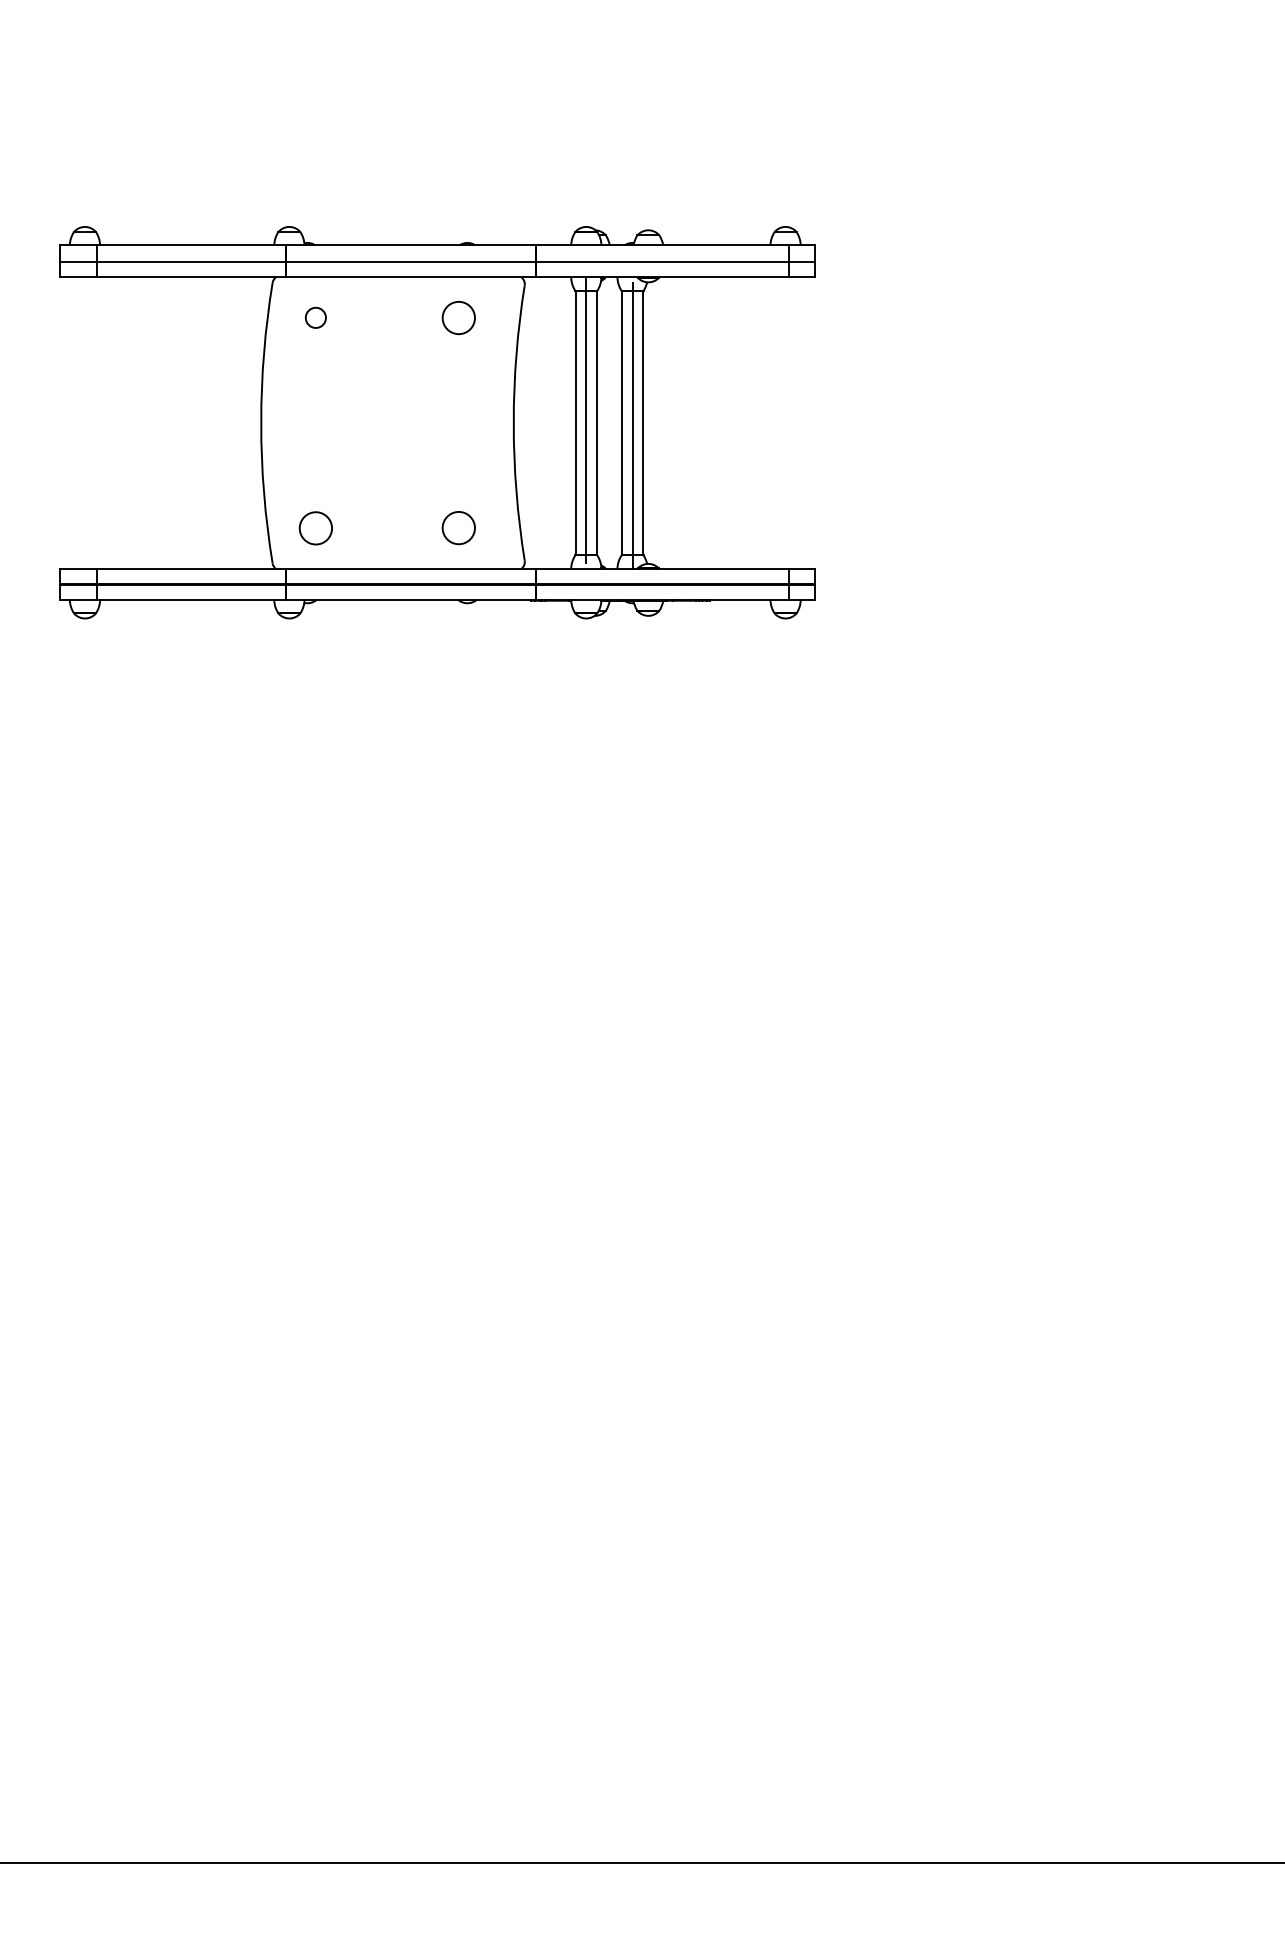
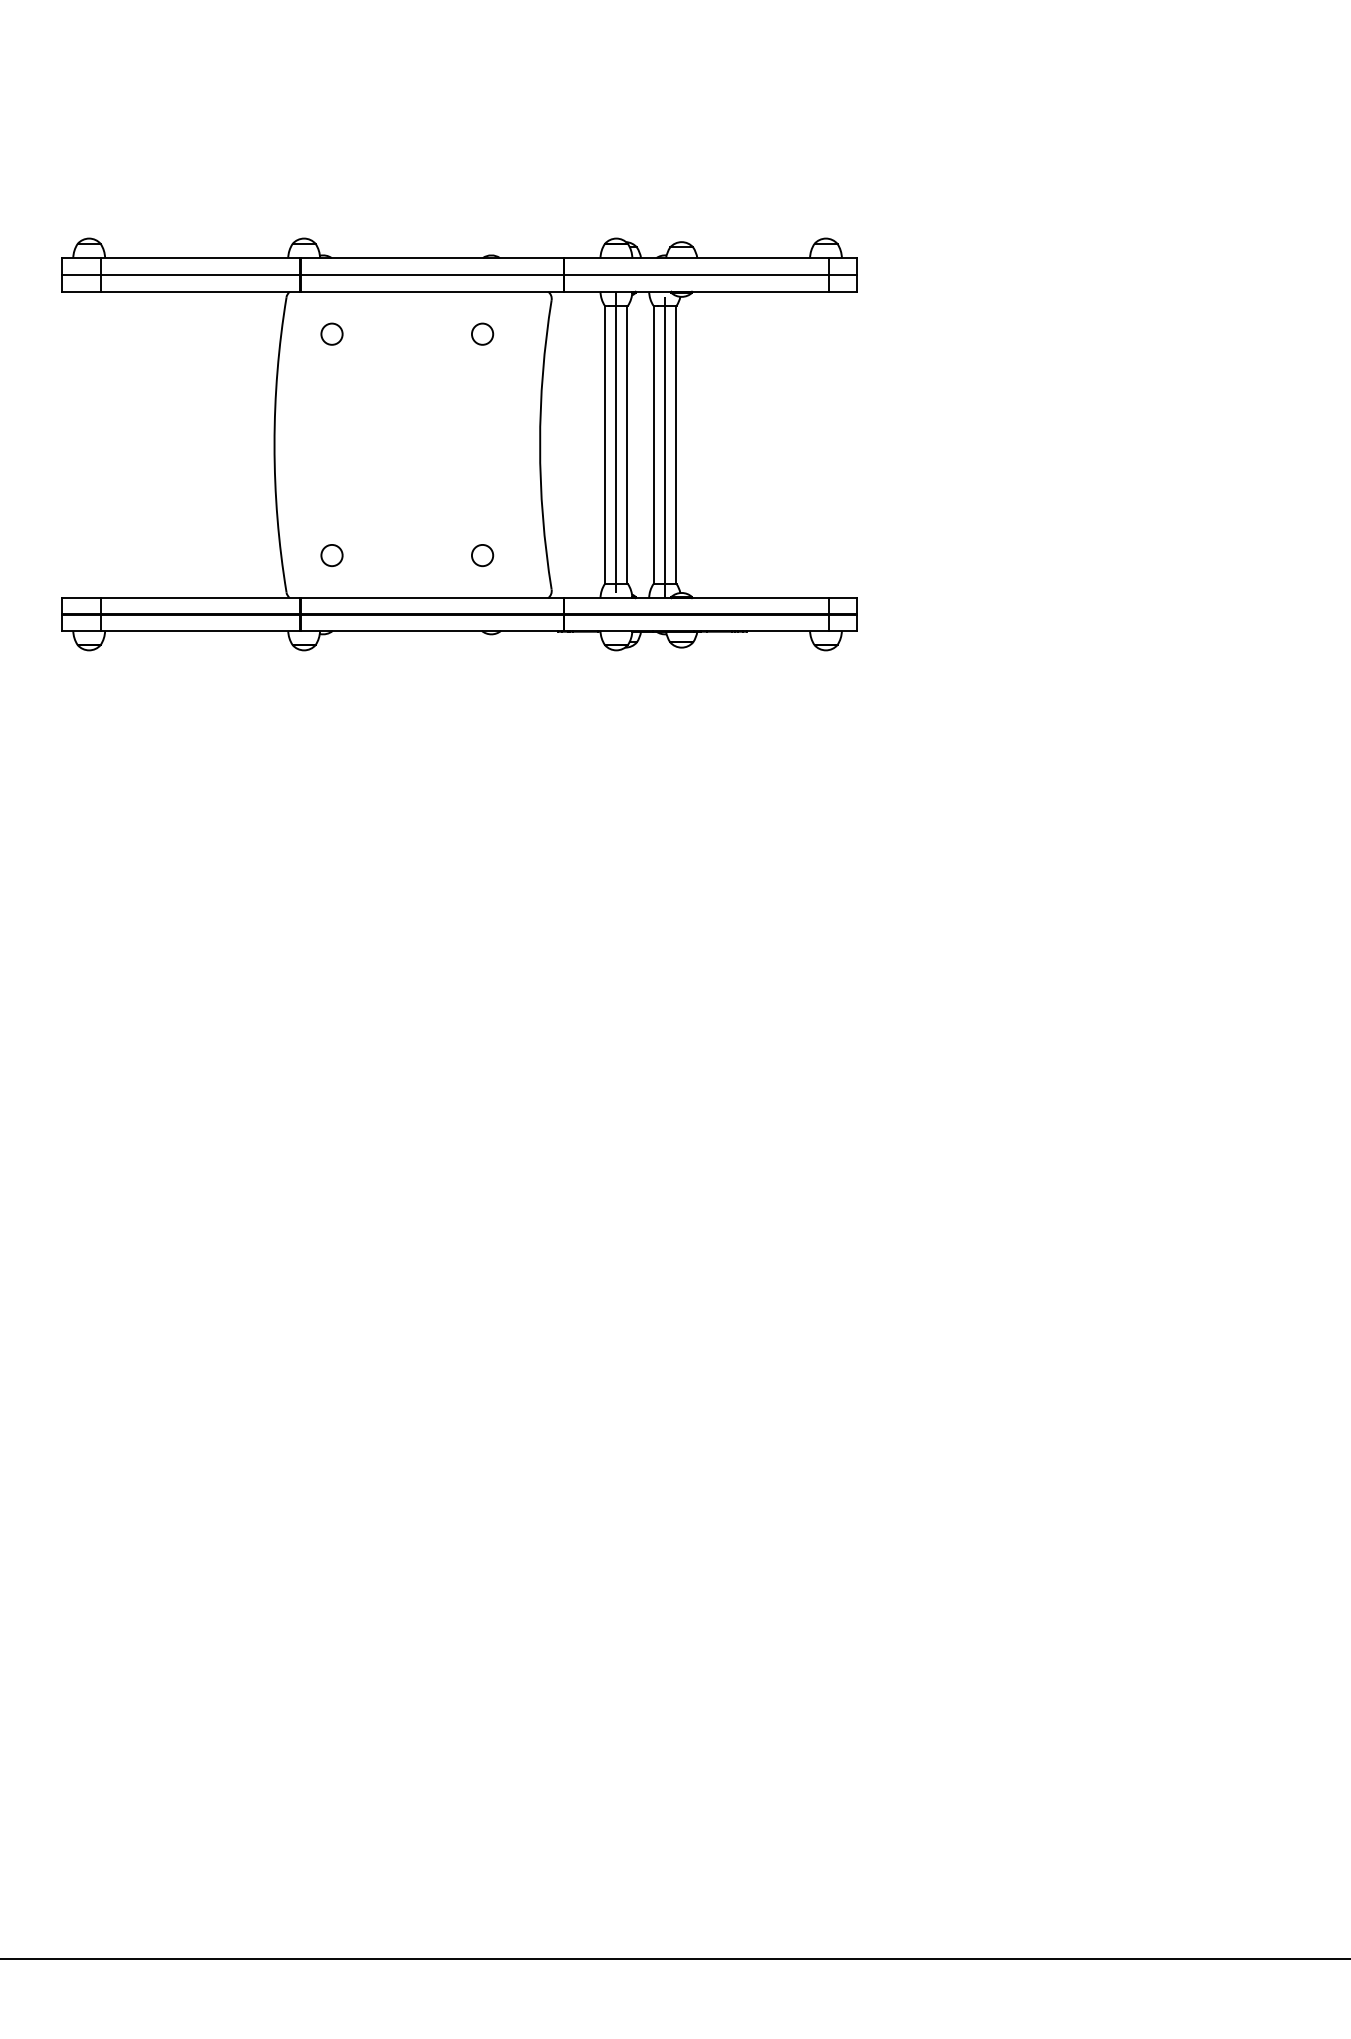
circle: (458, 317) -> (482, 333), size x0.62
circle: (315, 528) -> (331, 555), size x0.62
circle: (458, 528) -> (482, 555), size x0.62

